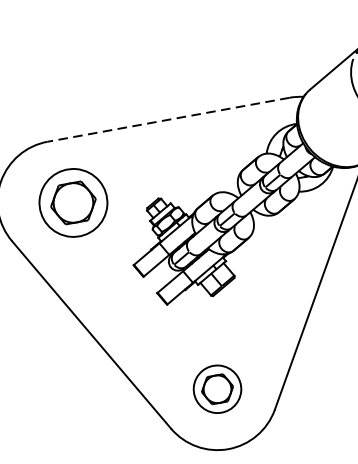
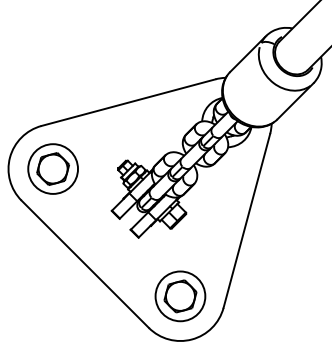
line: (168, 119) -> (128, 102), dashed -> solid
part: (72, 202) -> (52, 168), moved
part: (217, 389) -> (180, 296), size x1.43

